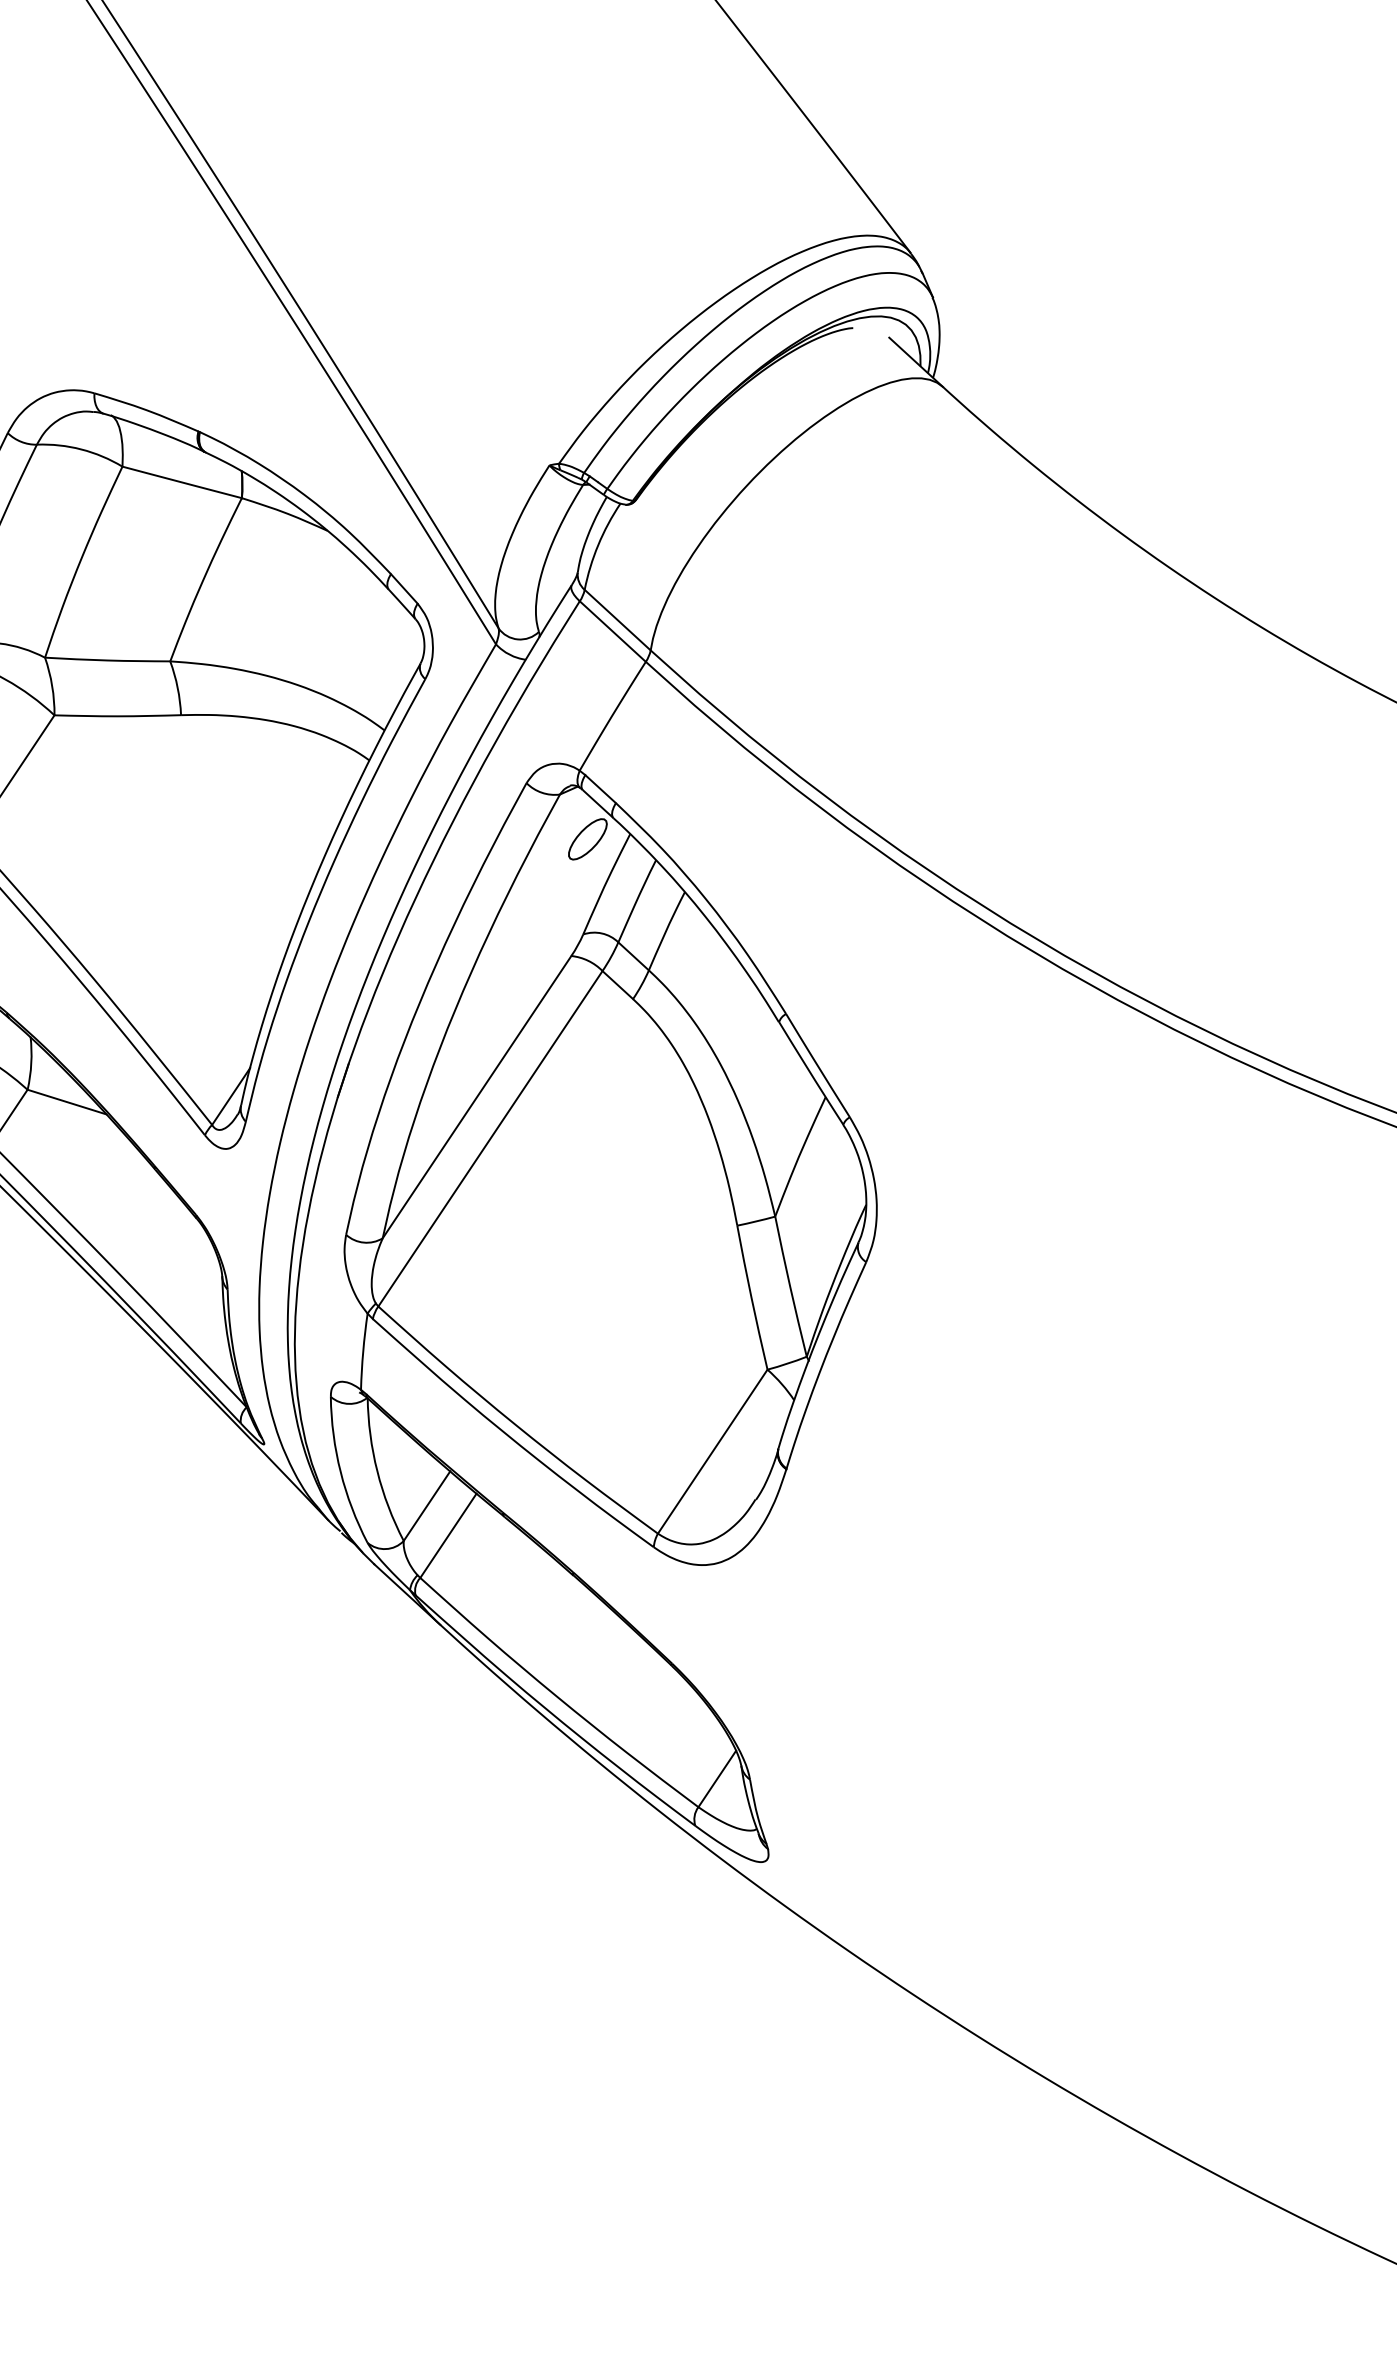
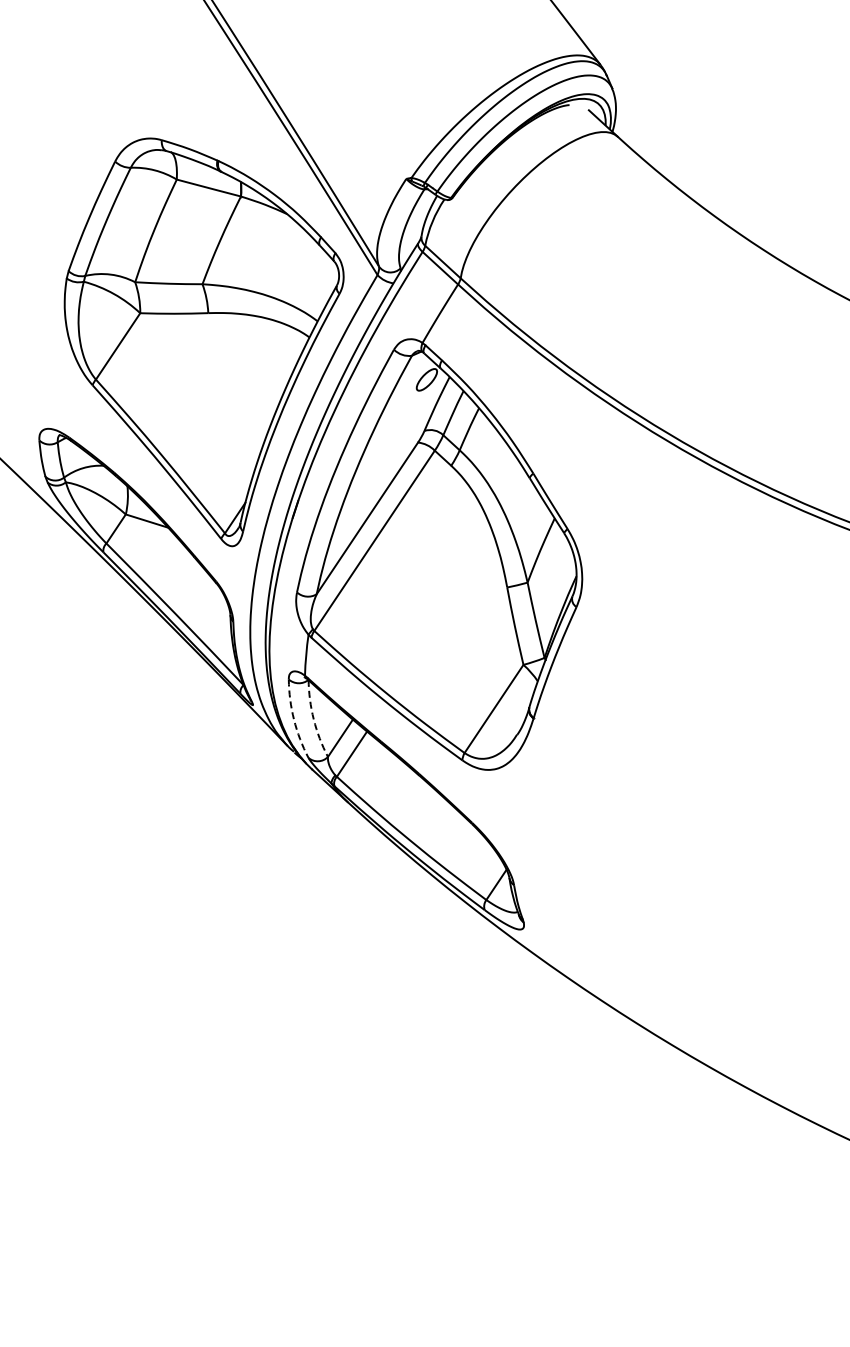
arc: (341, 1471) -> (294, 719), solid -> dashed
arc: (376, 1471) -> (313, 719), solid -> dashed

